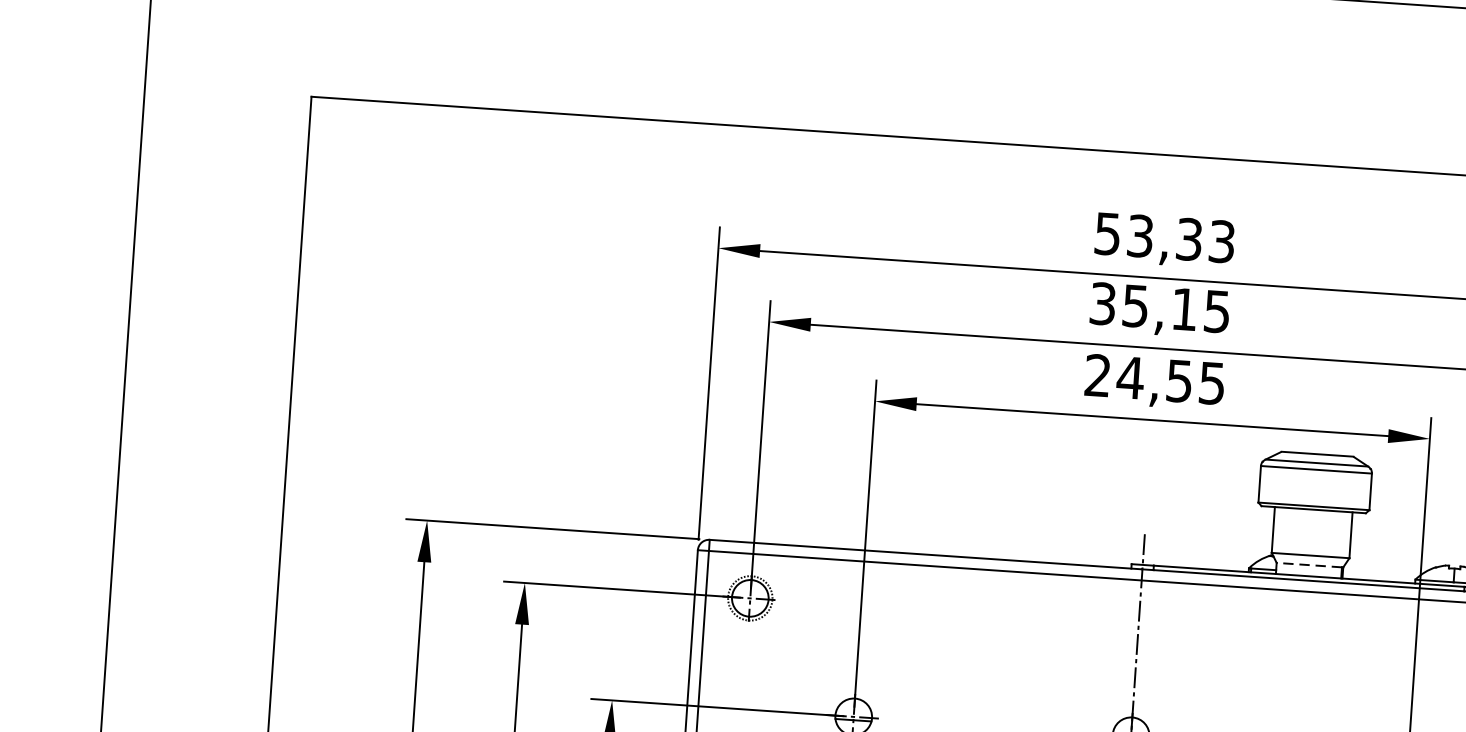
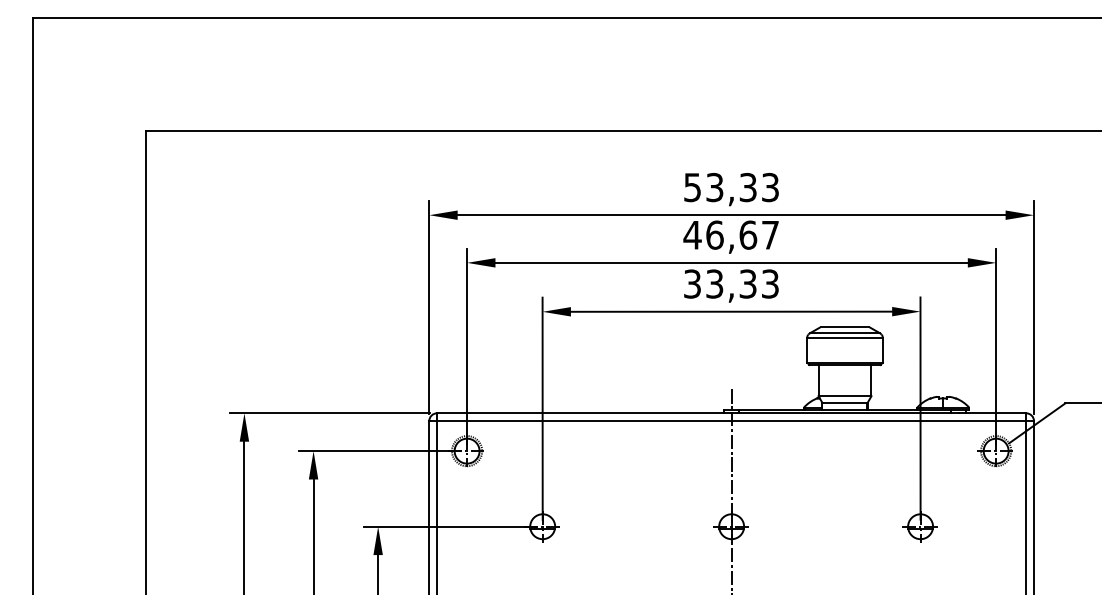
text: (1158, 306) -> (730, 234), 35,15 -> 46,67
text: (1155, 378) -> (731, 283), 24,55 -> 33,33
line: (1309, 564) -> (844, 402), dashed -> solid

